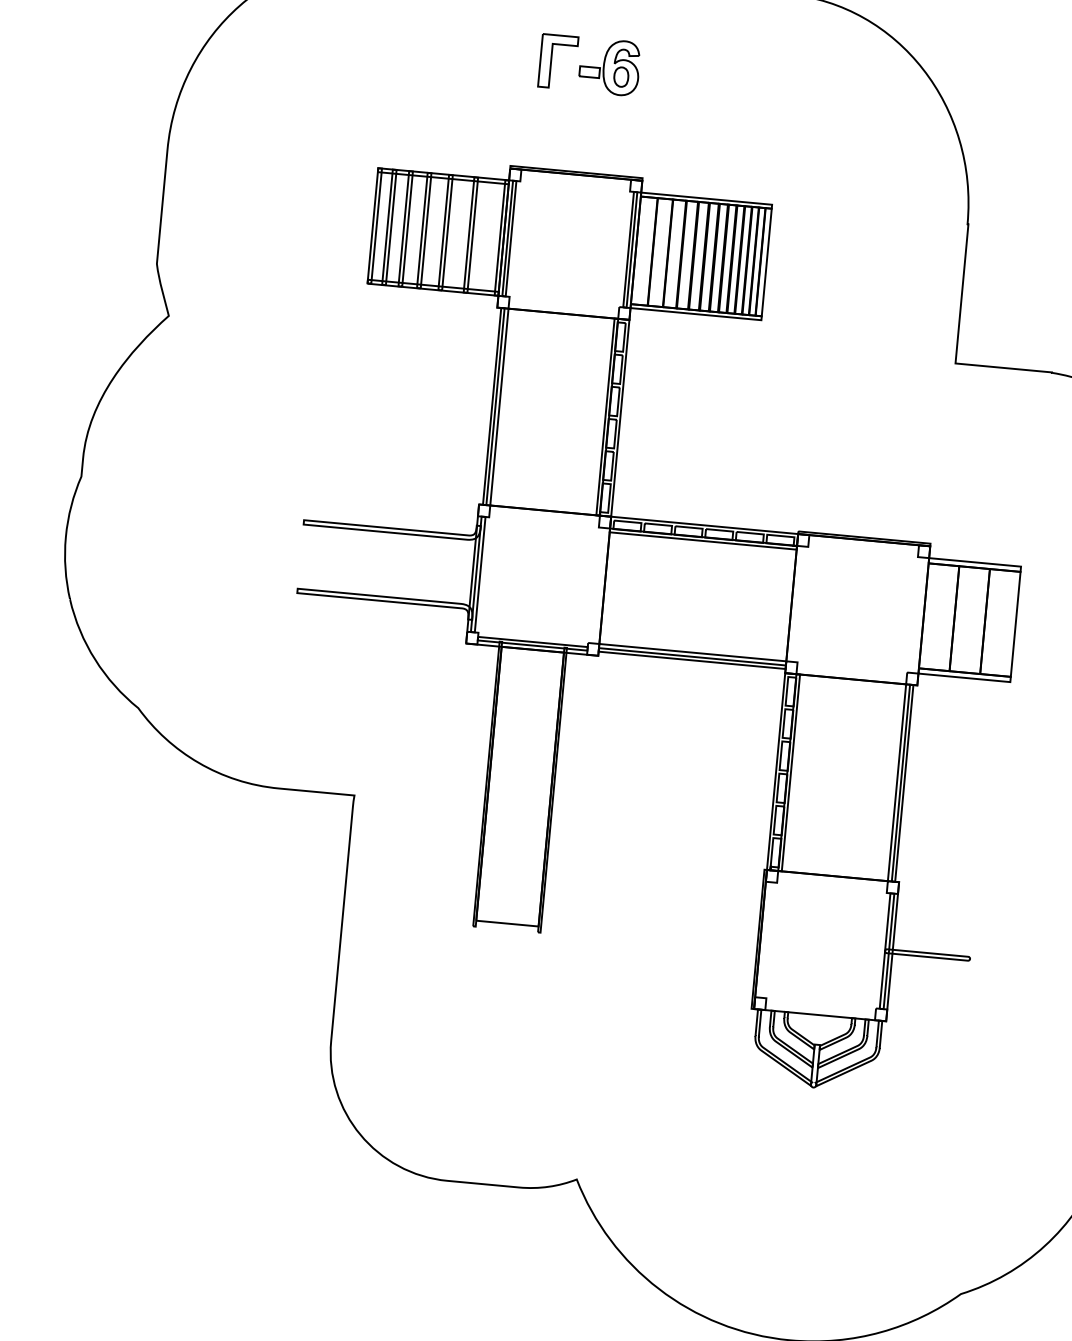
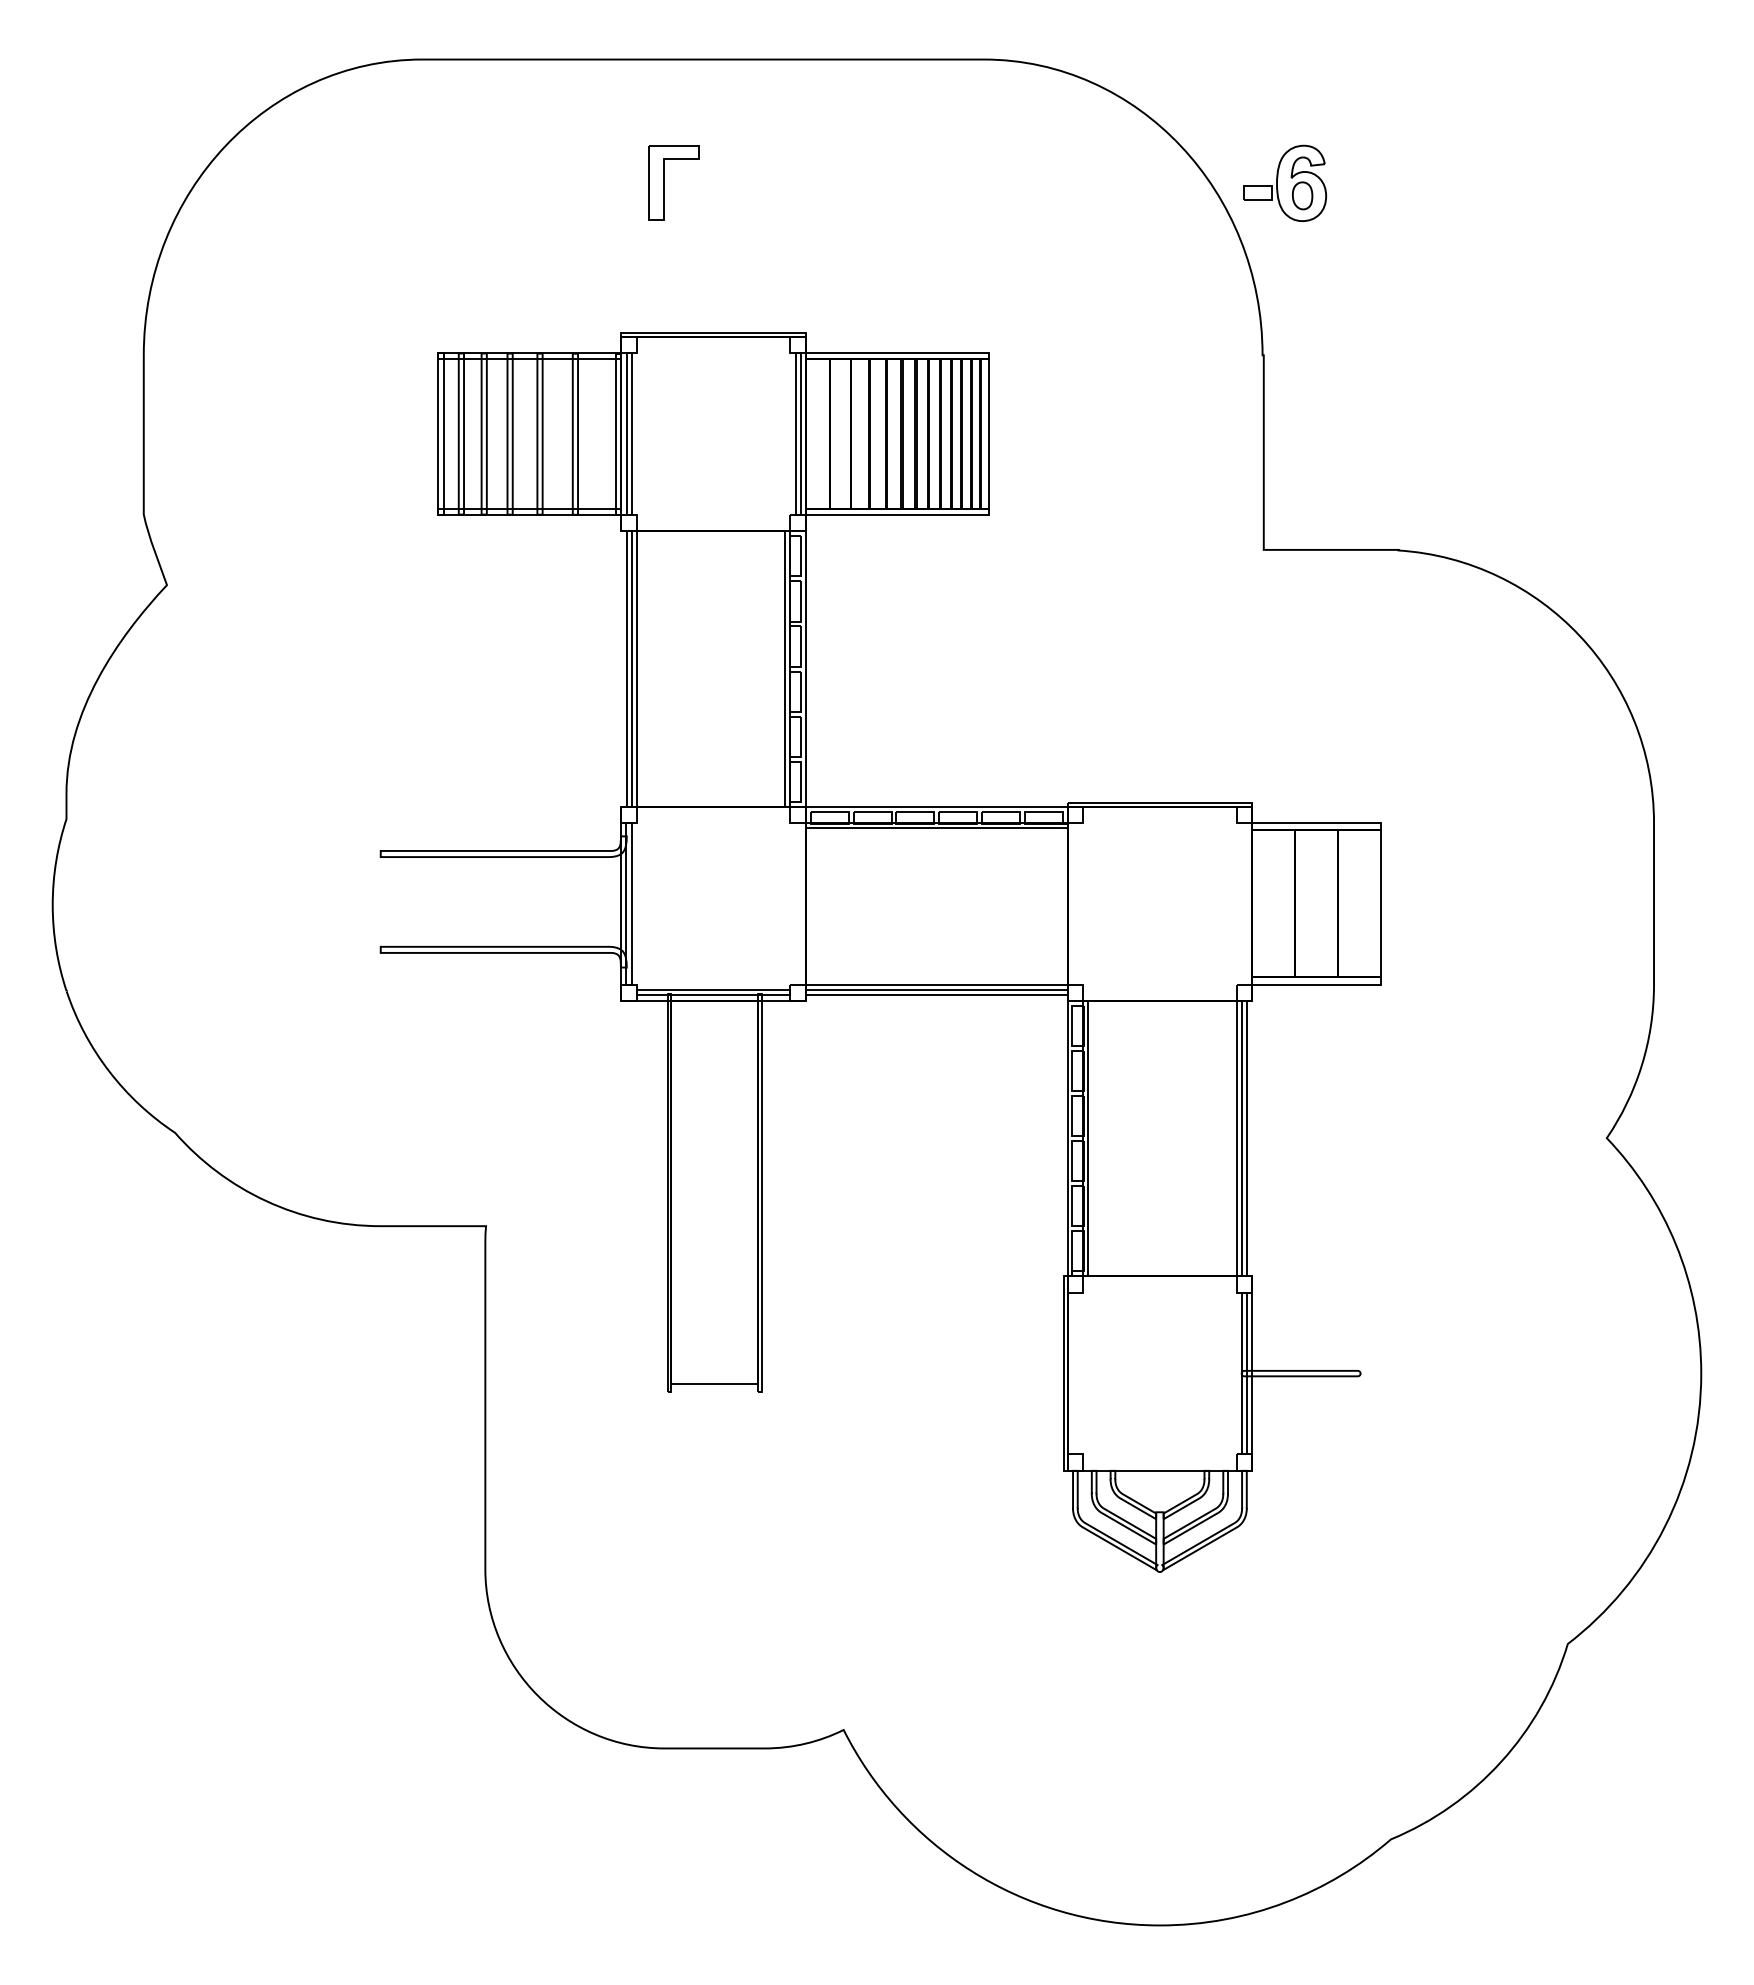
part: (609, 66) -> (1284, 182), moved

